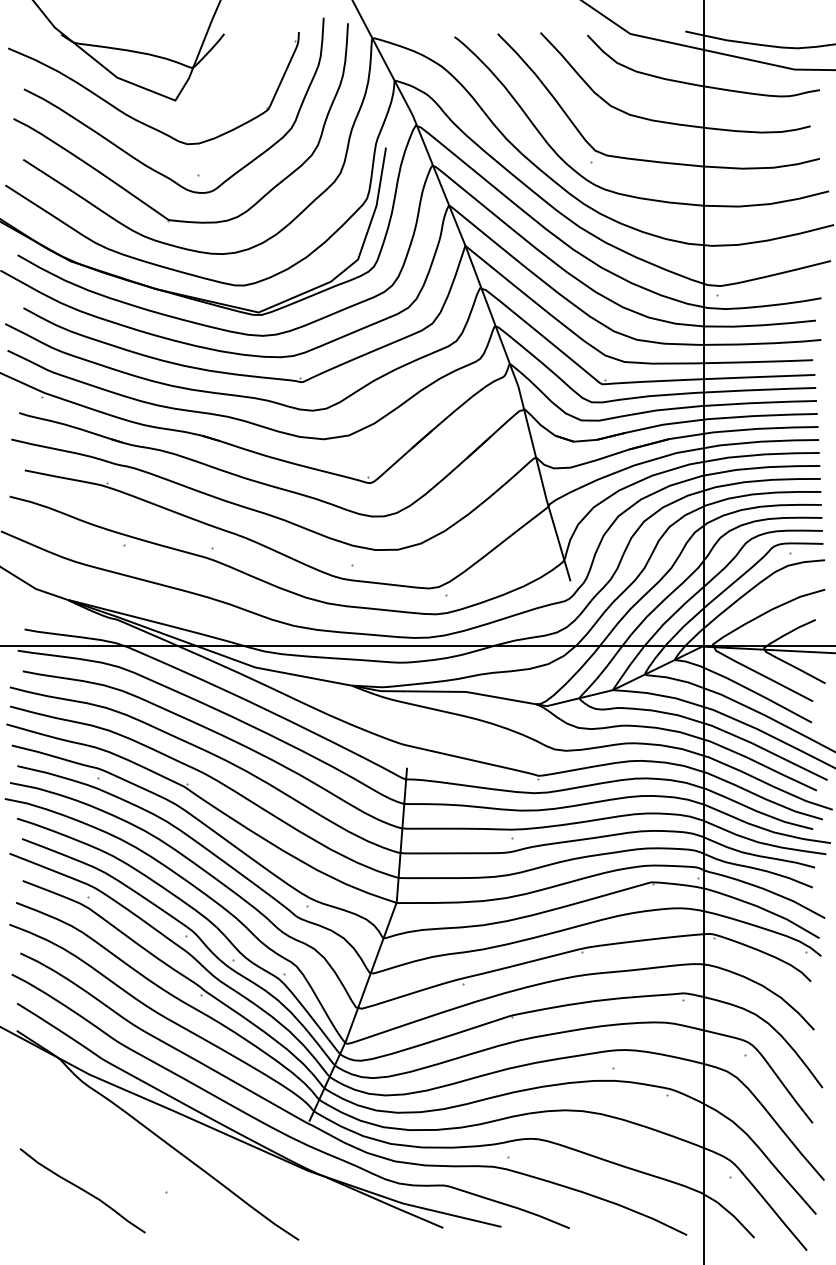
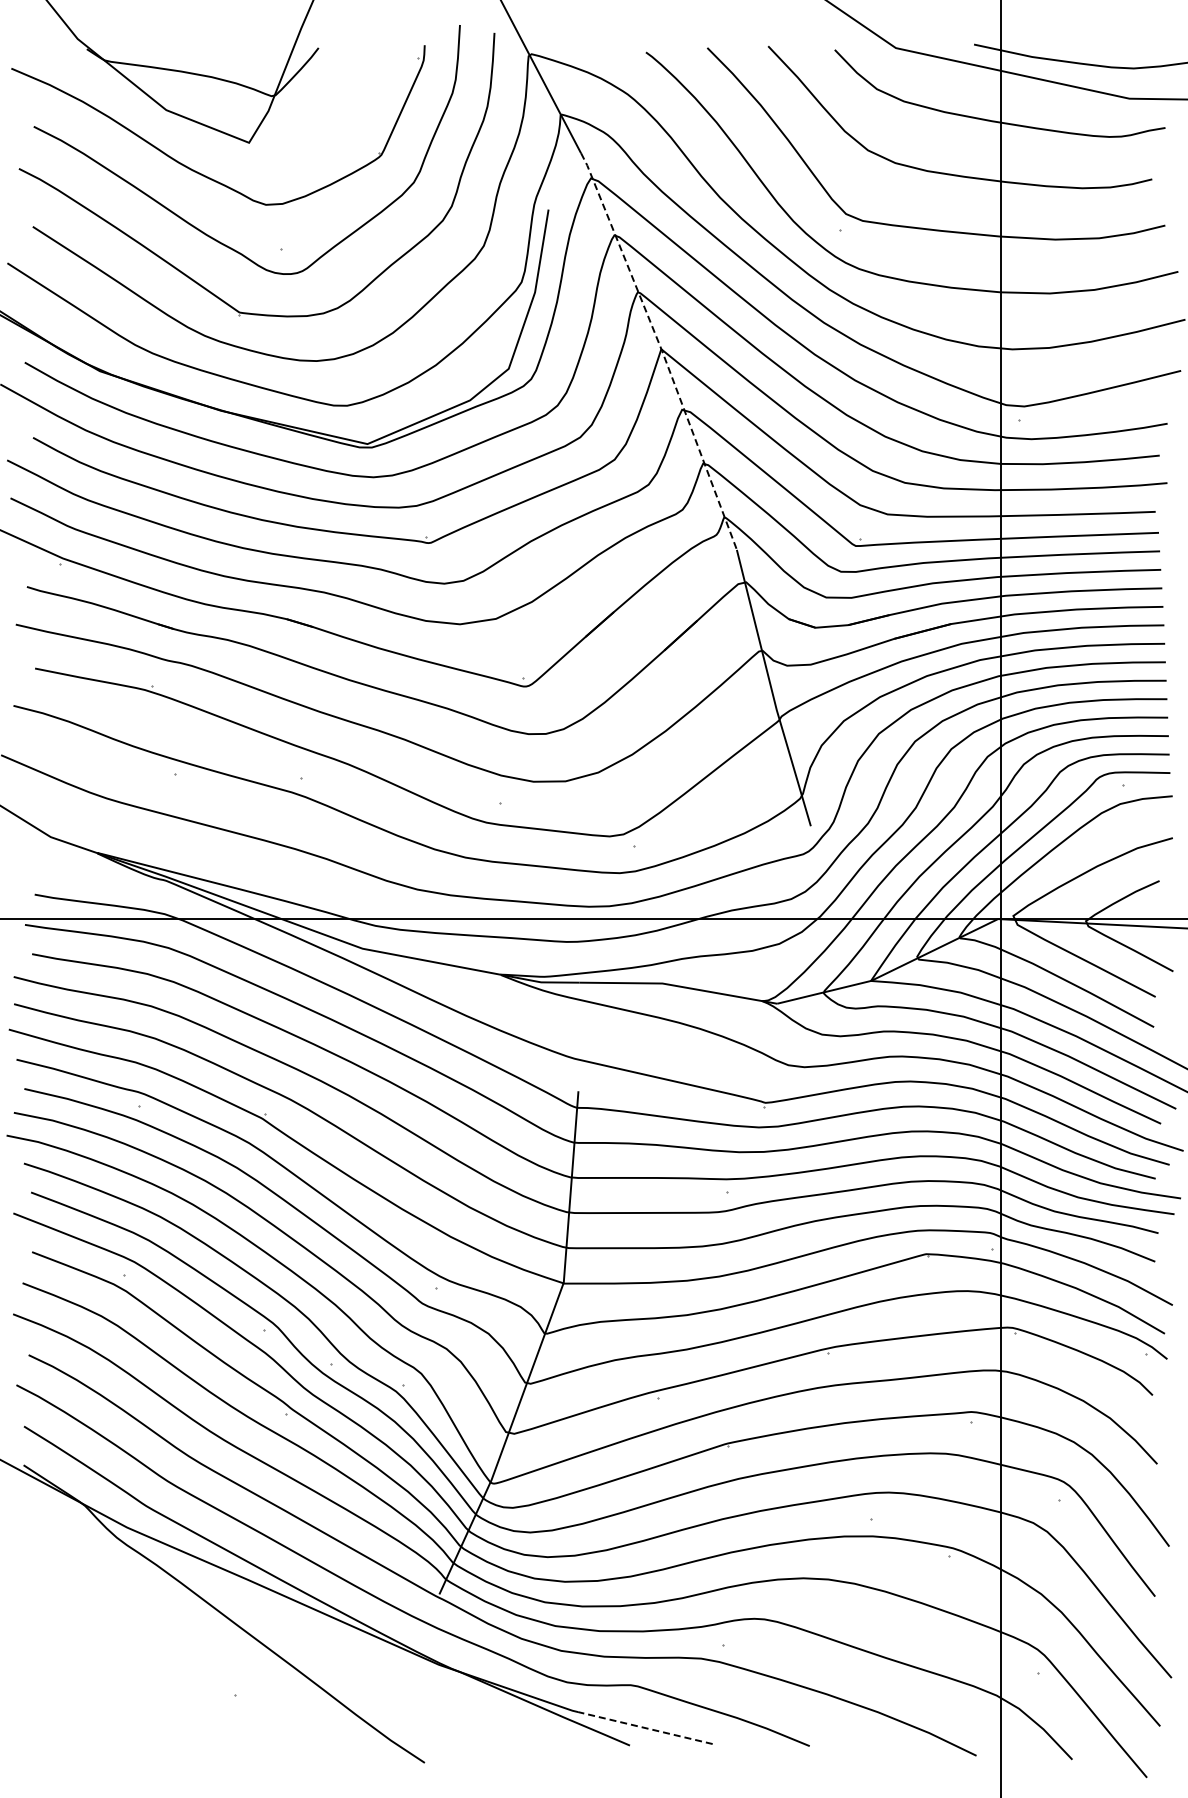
line: (465, 246) -> (661, 350), solid -> dashed
curve: (82, 1190) -> (117, 1692), removed
line: (453, 1215) -> (644, 1727), solid -> dashed

